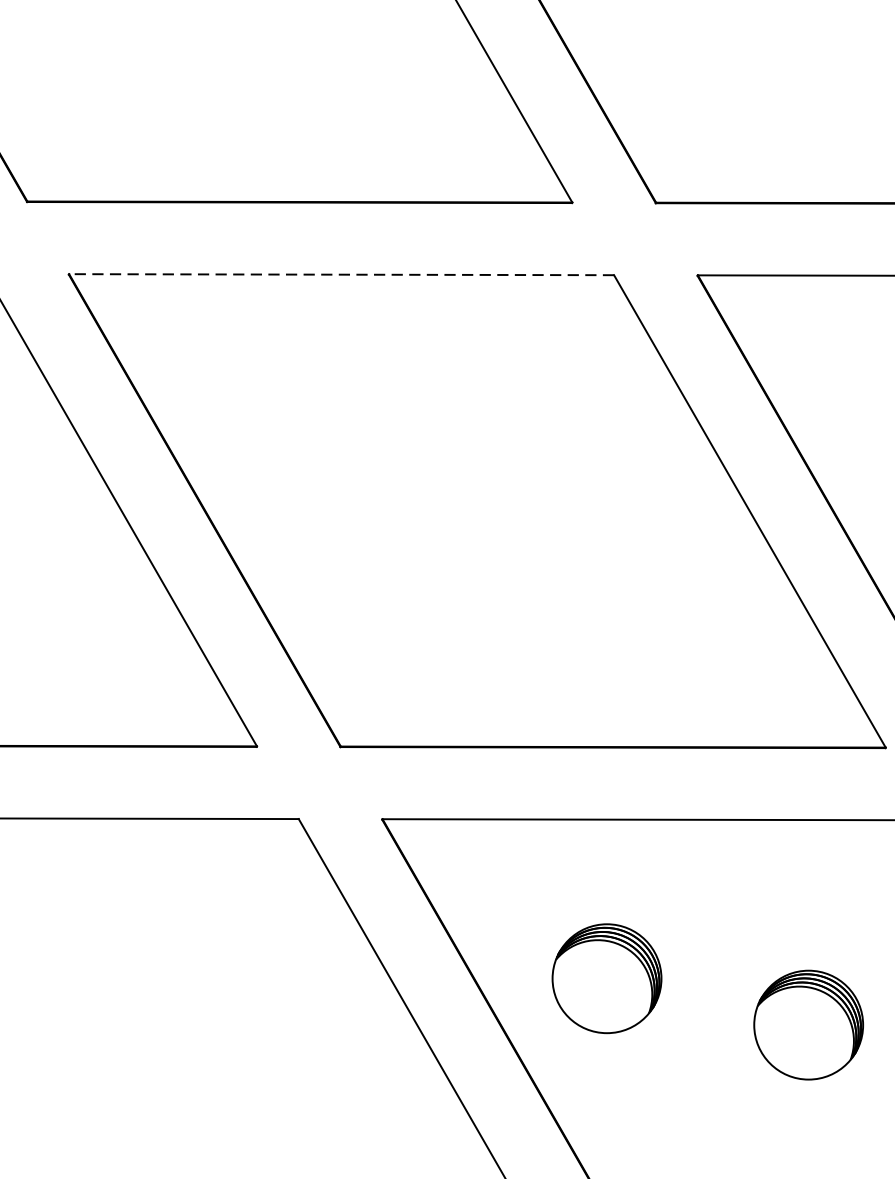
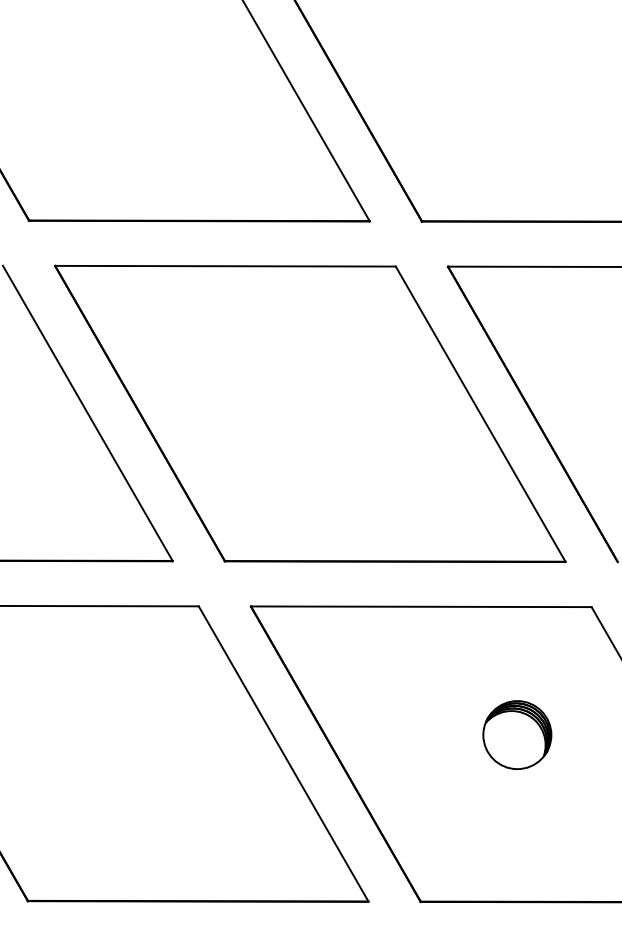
line: (341, 275) -> (225, 266), dashed -> solid
part: (607, 977) -> (391, 705), removed

